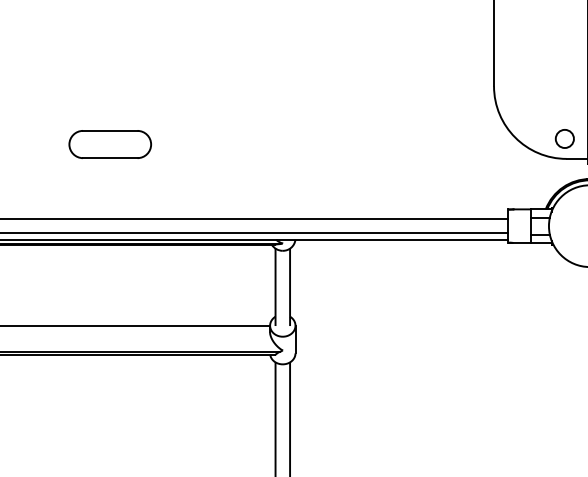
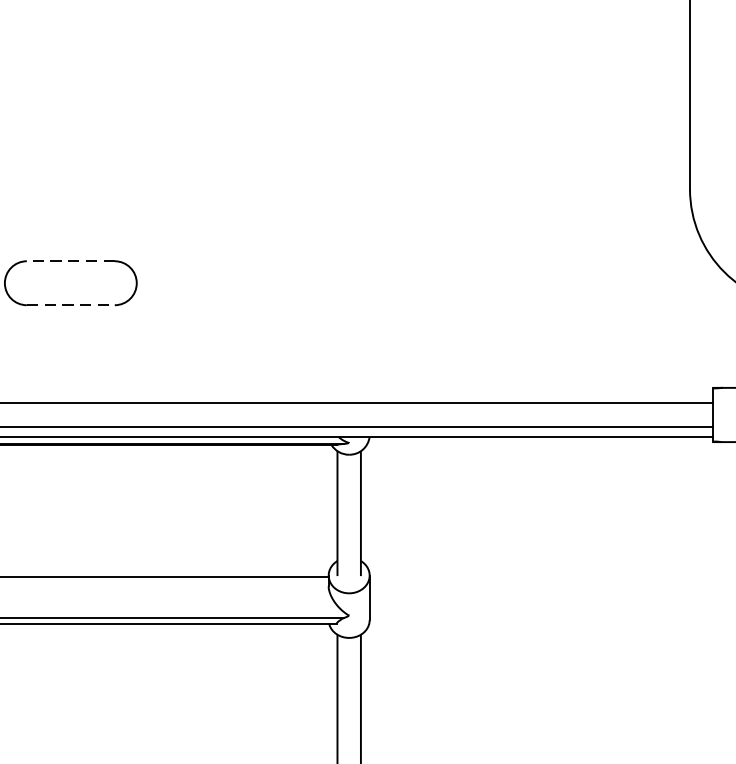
line: (109, 130) -> (69, 260), solid -> dashed
line: (110, 158) -> (71, 305), solid -> dashed

